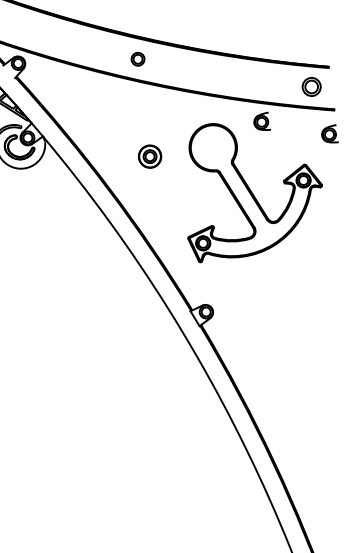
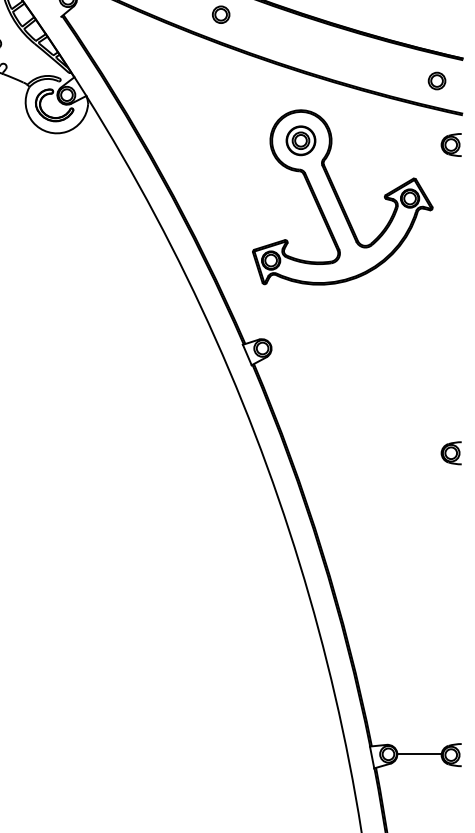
part: (311, 86) -> (436, 80), size x0.71
part: (261, 121) -> (366, 116), removed
part: (149, 156) -> (300, 140), moved

